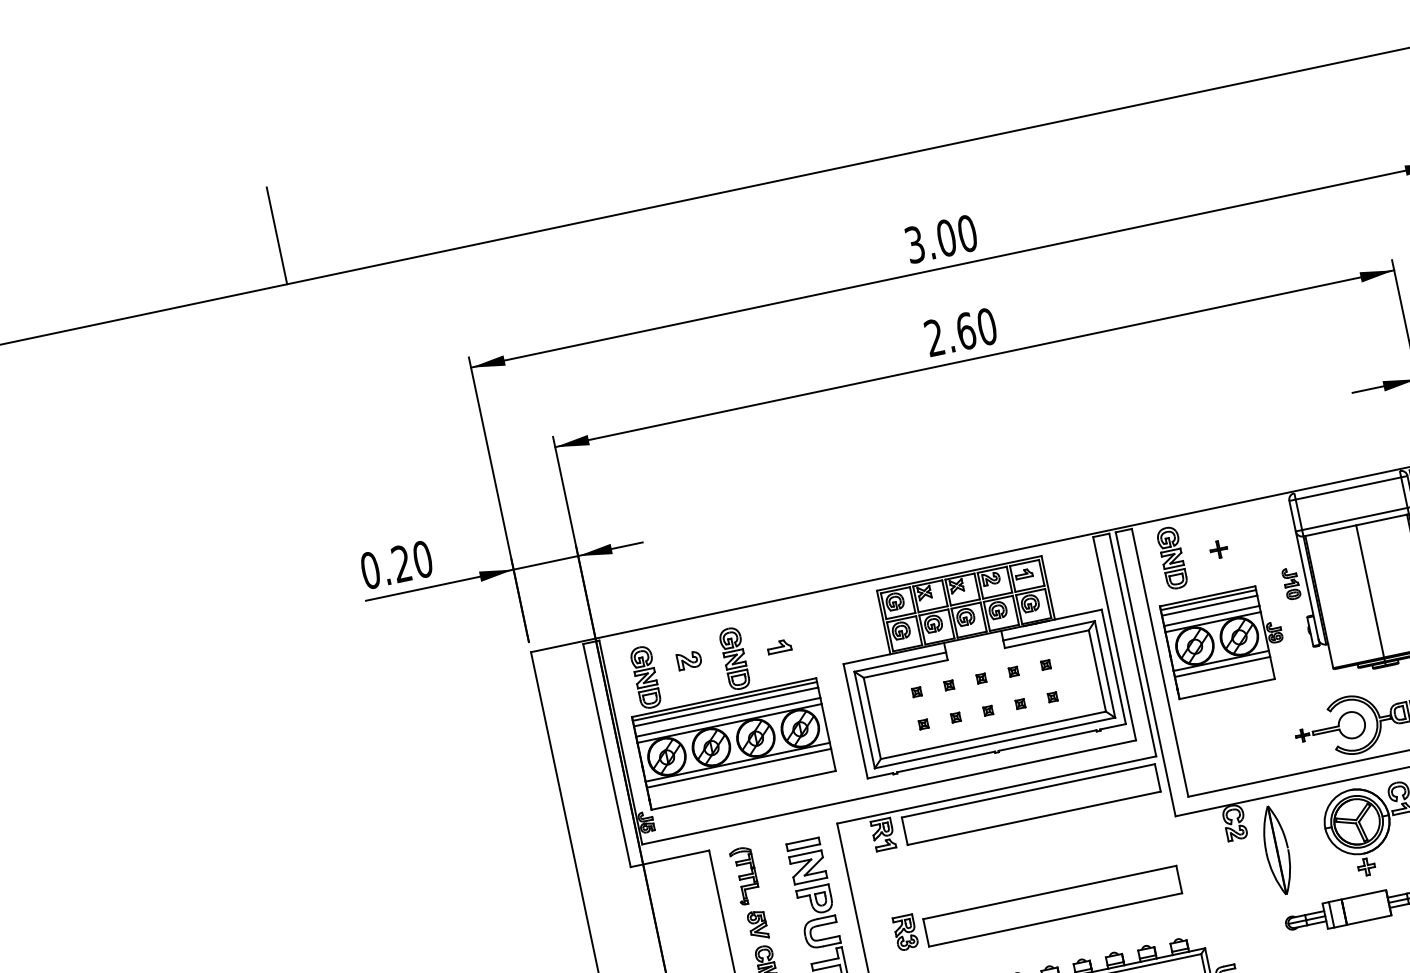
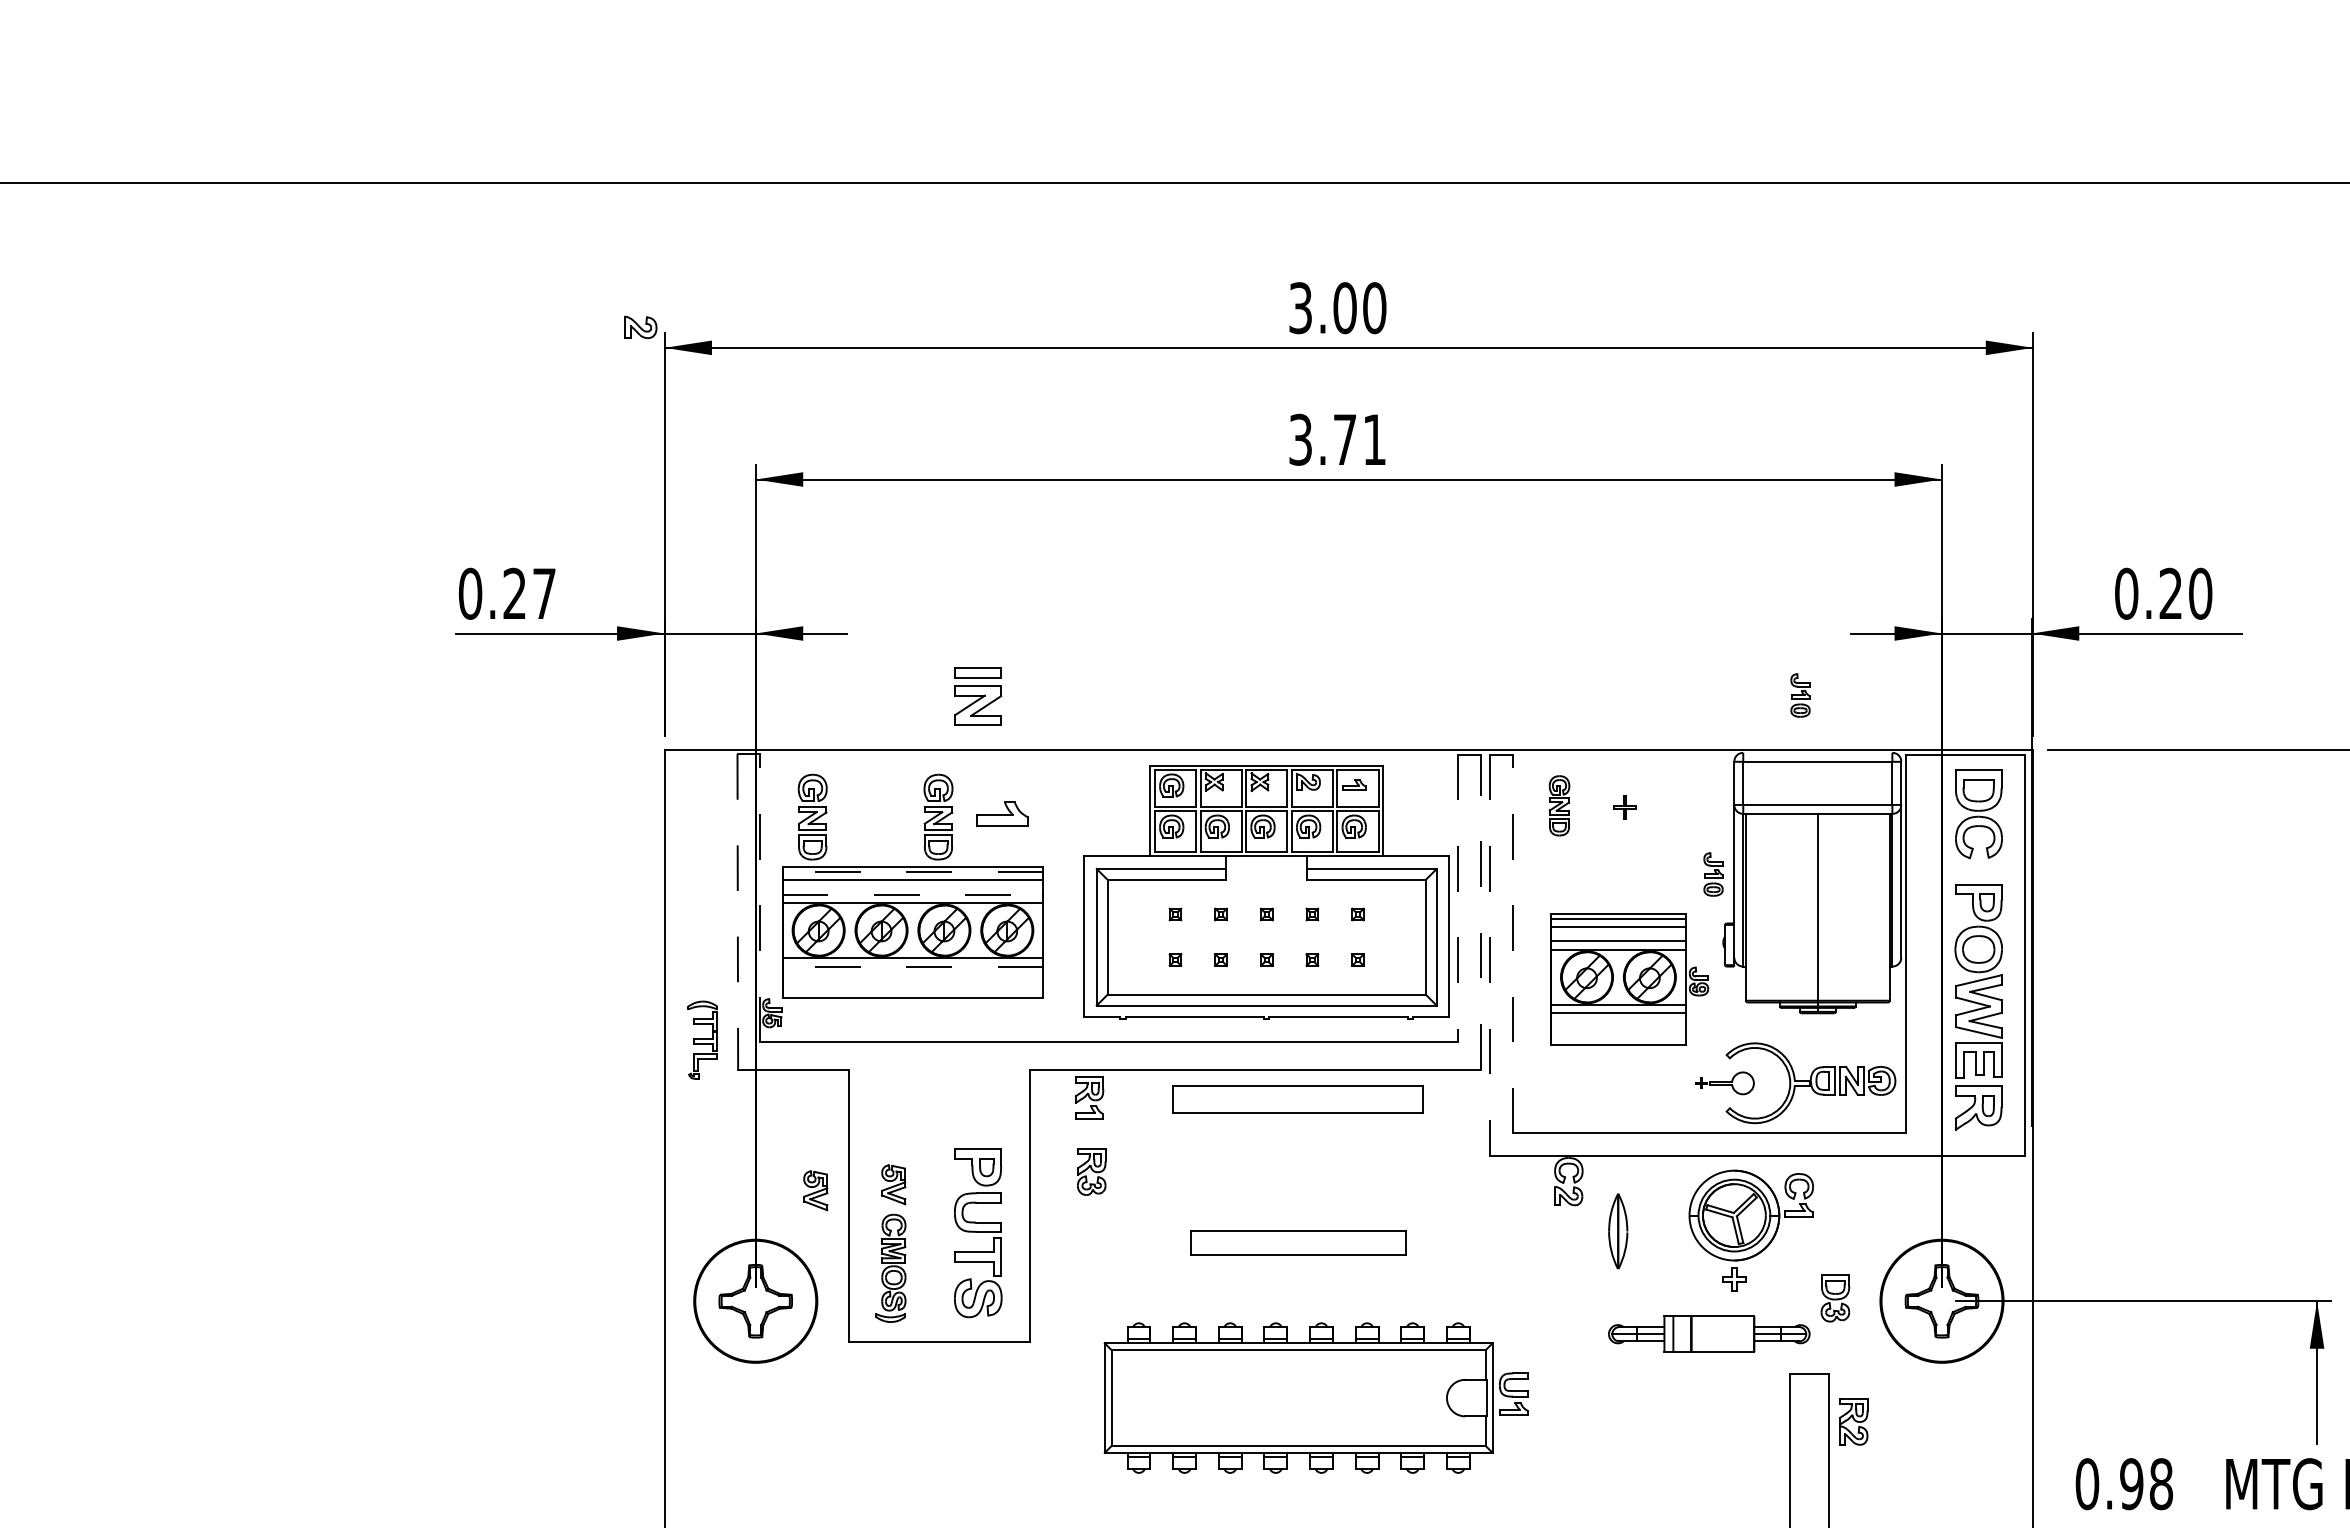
line: (276, 235) -> (439, 113), removed
text: (960, 332) -> (1337, 439), 2.60 -> 3.71
part: (1326, 444) -> (1800, 695), added
part: (1172, 557) -> (1559, 805), size x0.7
text: (422, 559) -> (544, 593), 0.20 -> 0.27
line: (1114, 638) -> (1458, 898), solid -> dashed
part: (1225, 641) -> (1629, 979), moved
line: (1132, 644) -> (1481, 911), solid -> dashed
part: (778, 646) -> (1001, 813), size x1.6
part: (689, 660) -> (640, 327), moved
line: (1160, 662) -> (1513, 943), solid -> dashed
line: (1145, 674) -> (1490, 955), solid -> dashed
line: (724, 701) -> (912, 872), solid -> dashed
line: (728, 717) -> (913, 894), solid -> dashed
part: (1330, 729) -> (1724, 1083), size x0.6
line: (620, 742) -> (760, 897), solid -> dashed
line: (606, 755) -> (737, 911), solid -> dashed
line: (738, 768) -> (912, 966), solid -> dashed
part: (1030, 804) -> (1297, 1099), size x0.7
part: (1277, 850) -> (1618, 1231), size x0.6
part: (806, 860) -> (978, 696), moved
part: (745, 875) -> (702, 1039), moved
part: (1052, 906) -> (1297, 1242), size x0.6
part: (905, 932) -> (1091, 1171), moved
part: (703, 941) -> (815, 1190), added

